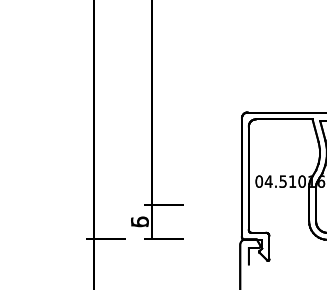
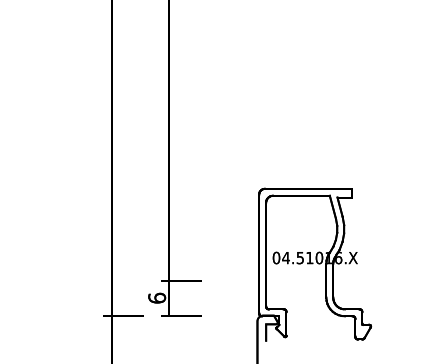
text: (140, 221) -> (157, 297), 5 -> 6

